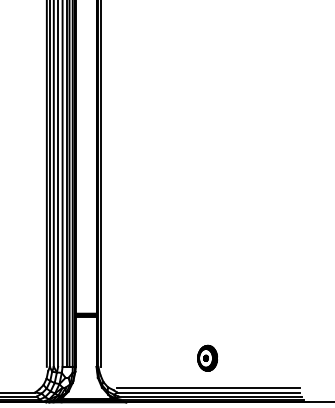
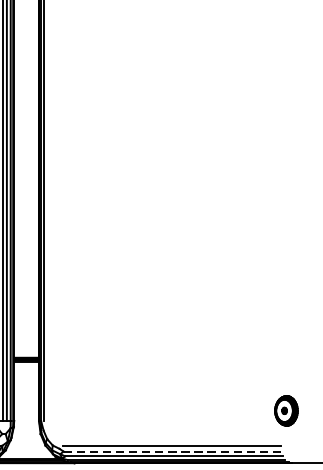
part: (207, 357) -> (286, 409), moved
line: (209, 392) -> (173, 451), solid -> dashed

